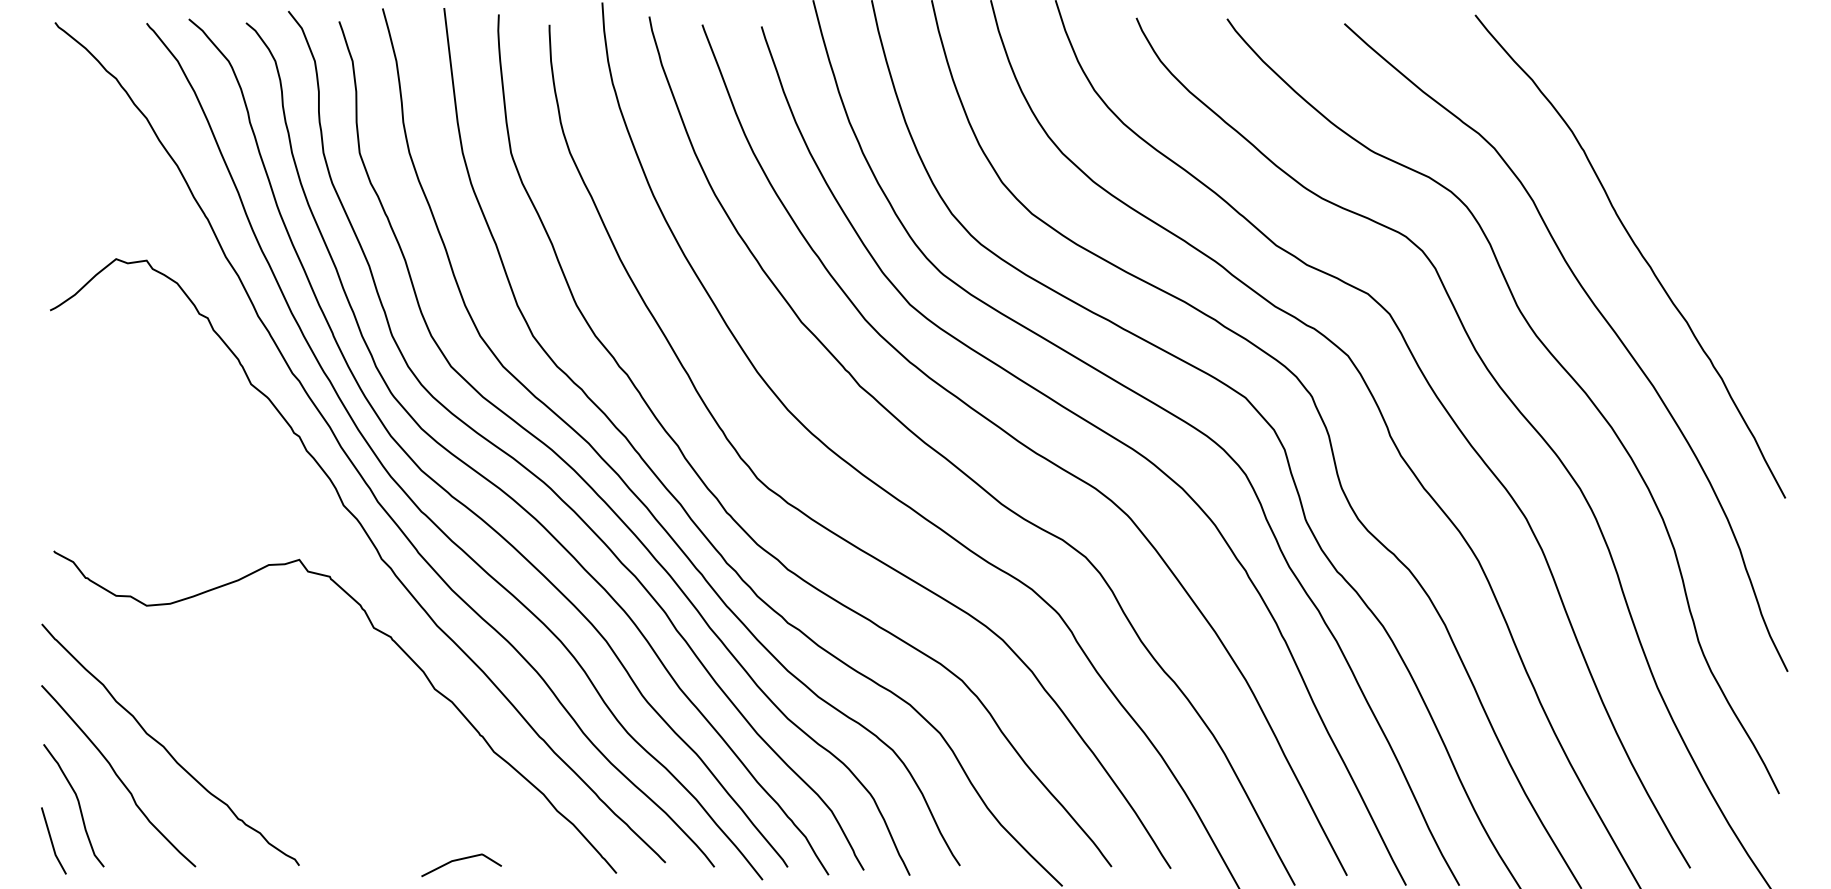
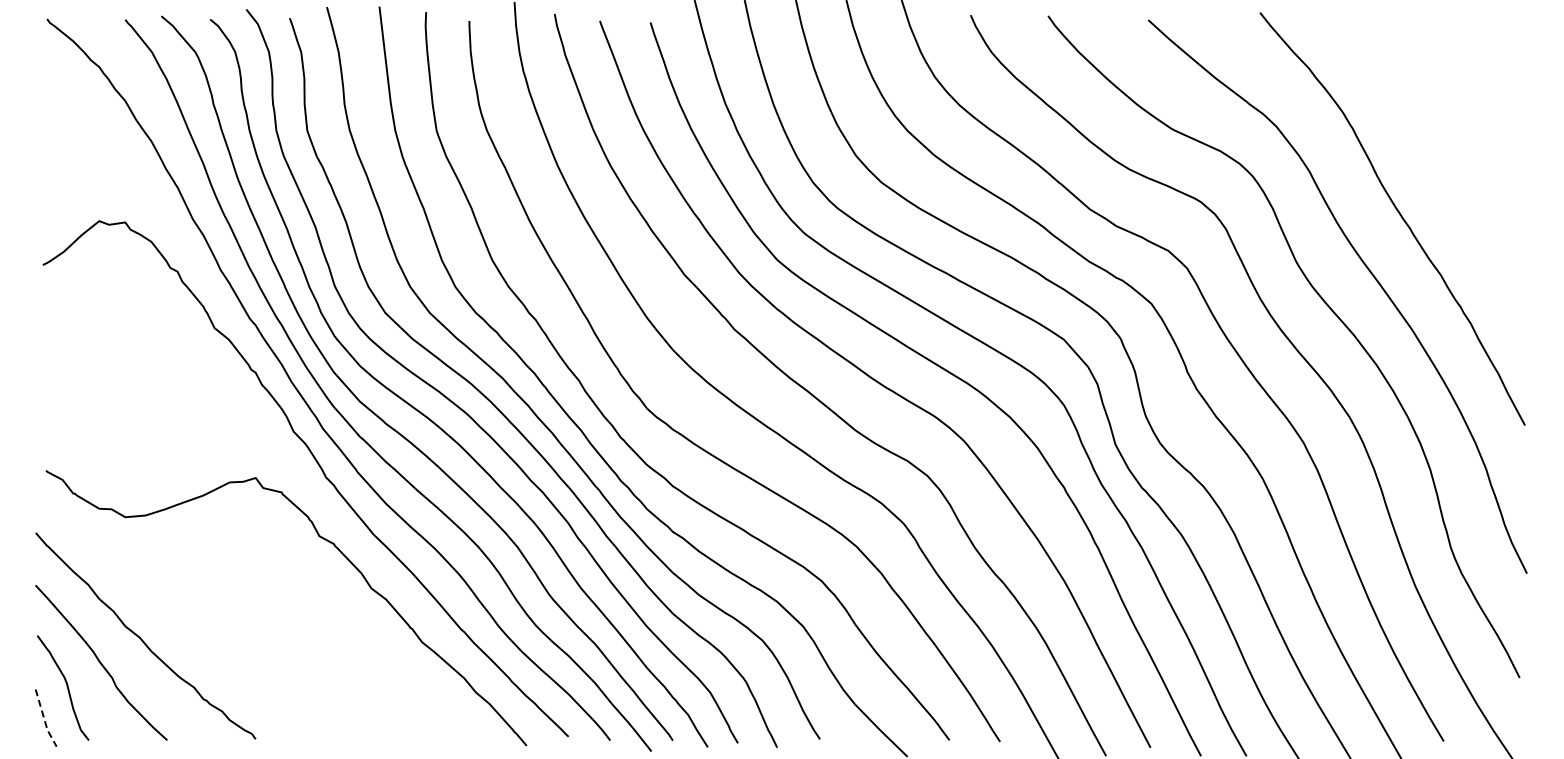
line: (52, 842) -> (44, 719), solid -> dashed
line: (458, 861) -> (391, 735), removed

